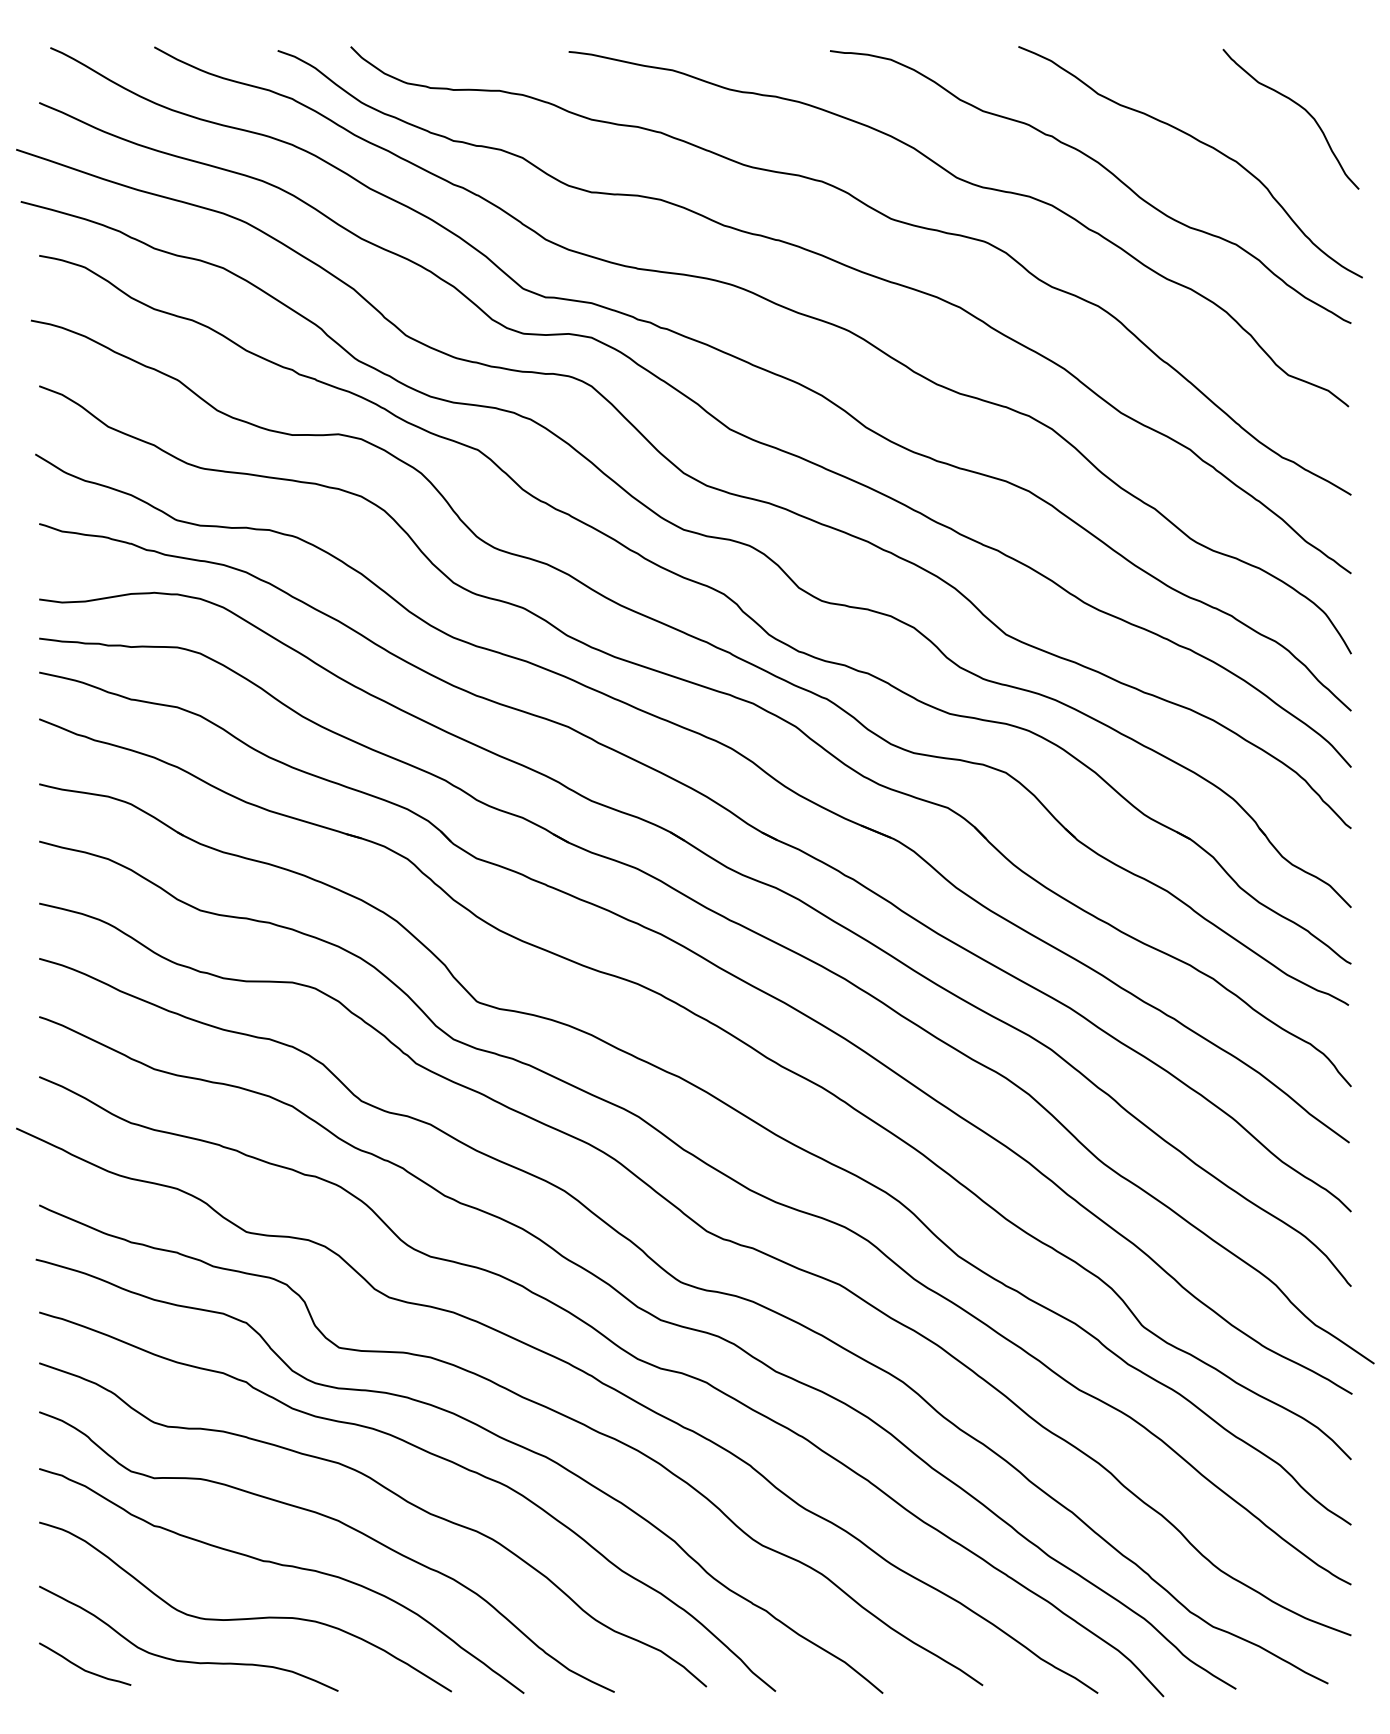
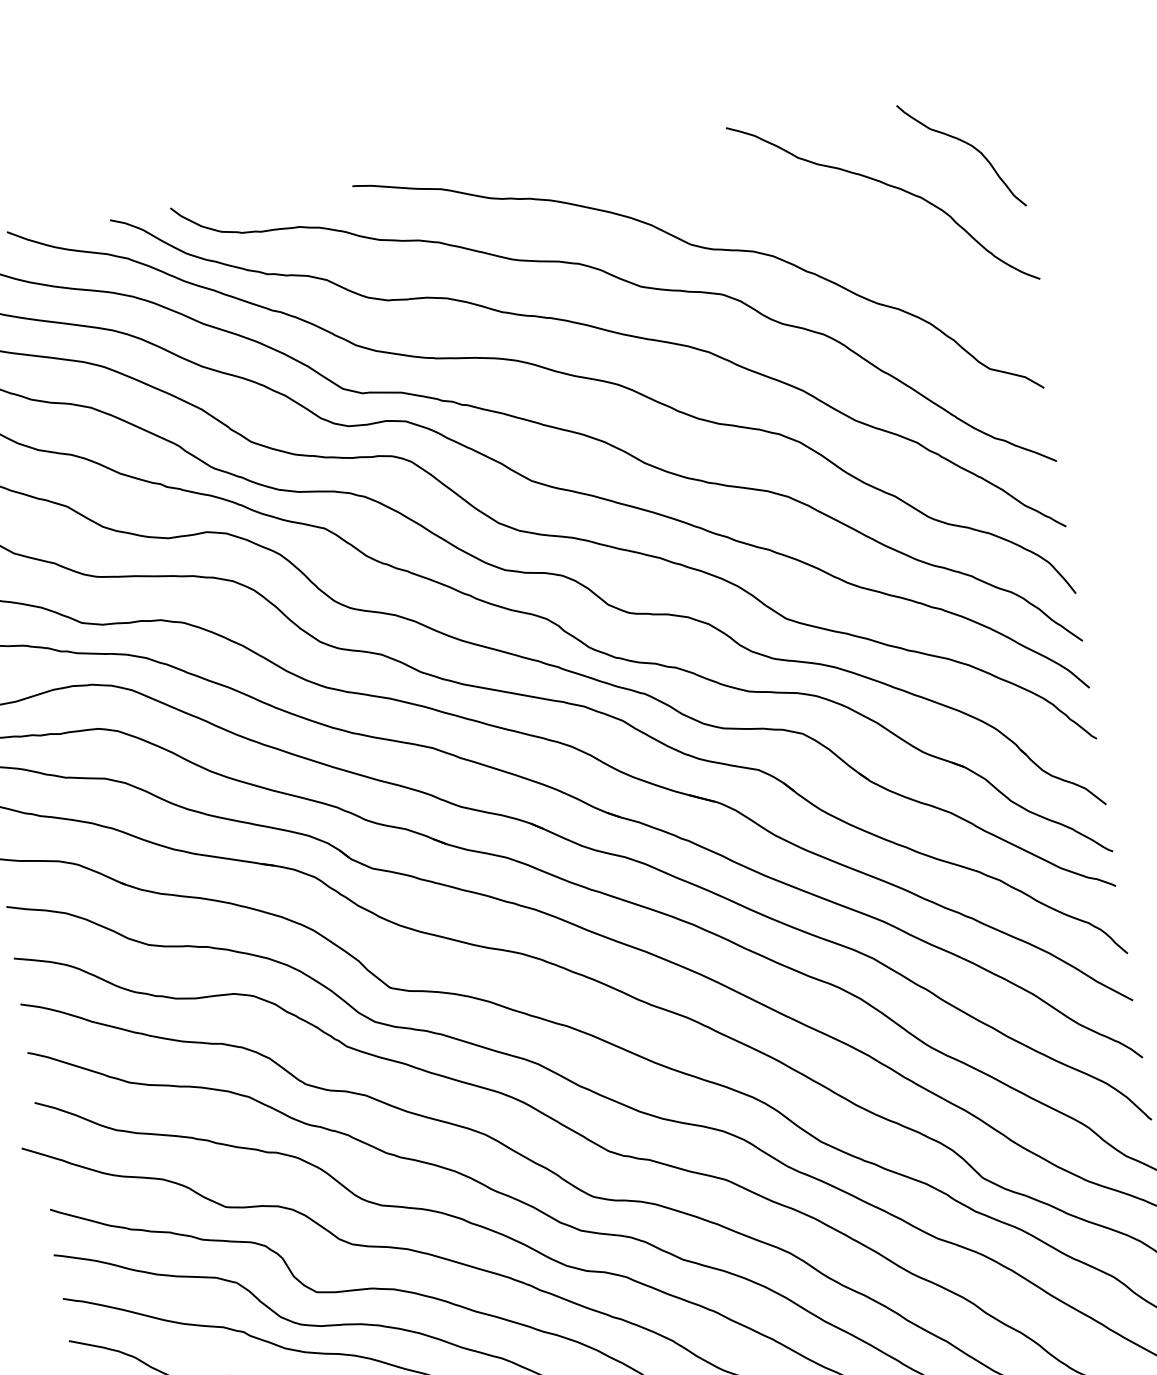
curve: (1102, 167) -> (810, 218), removed

